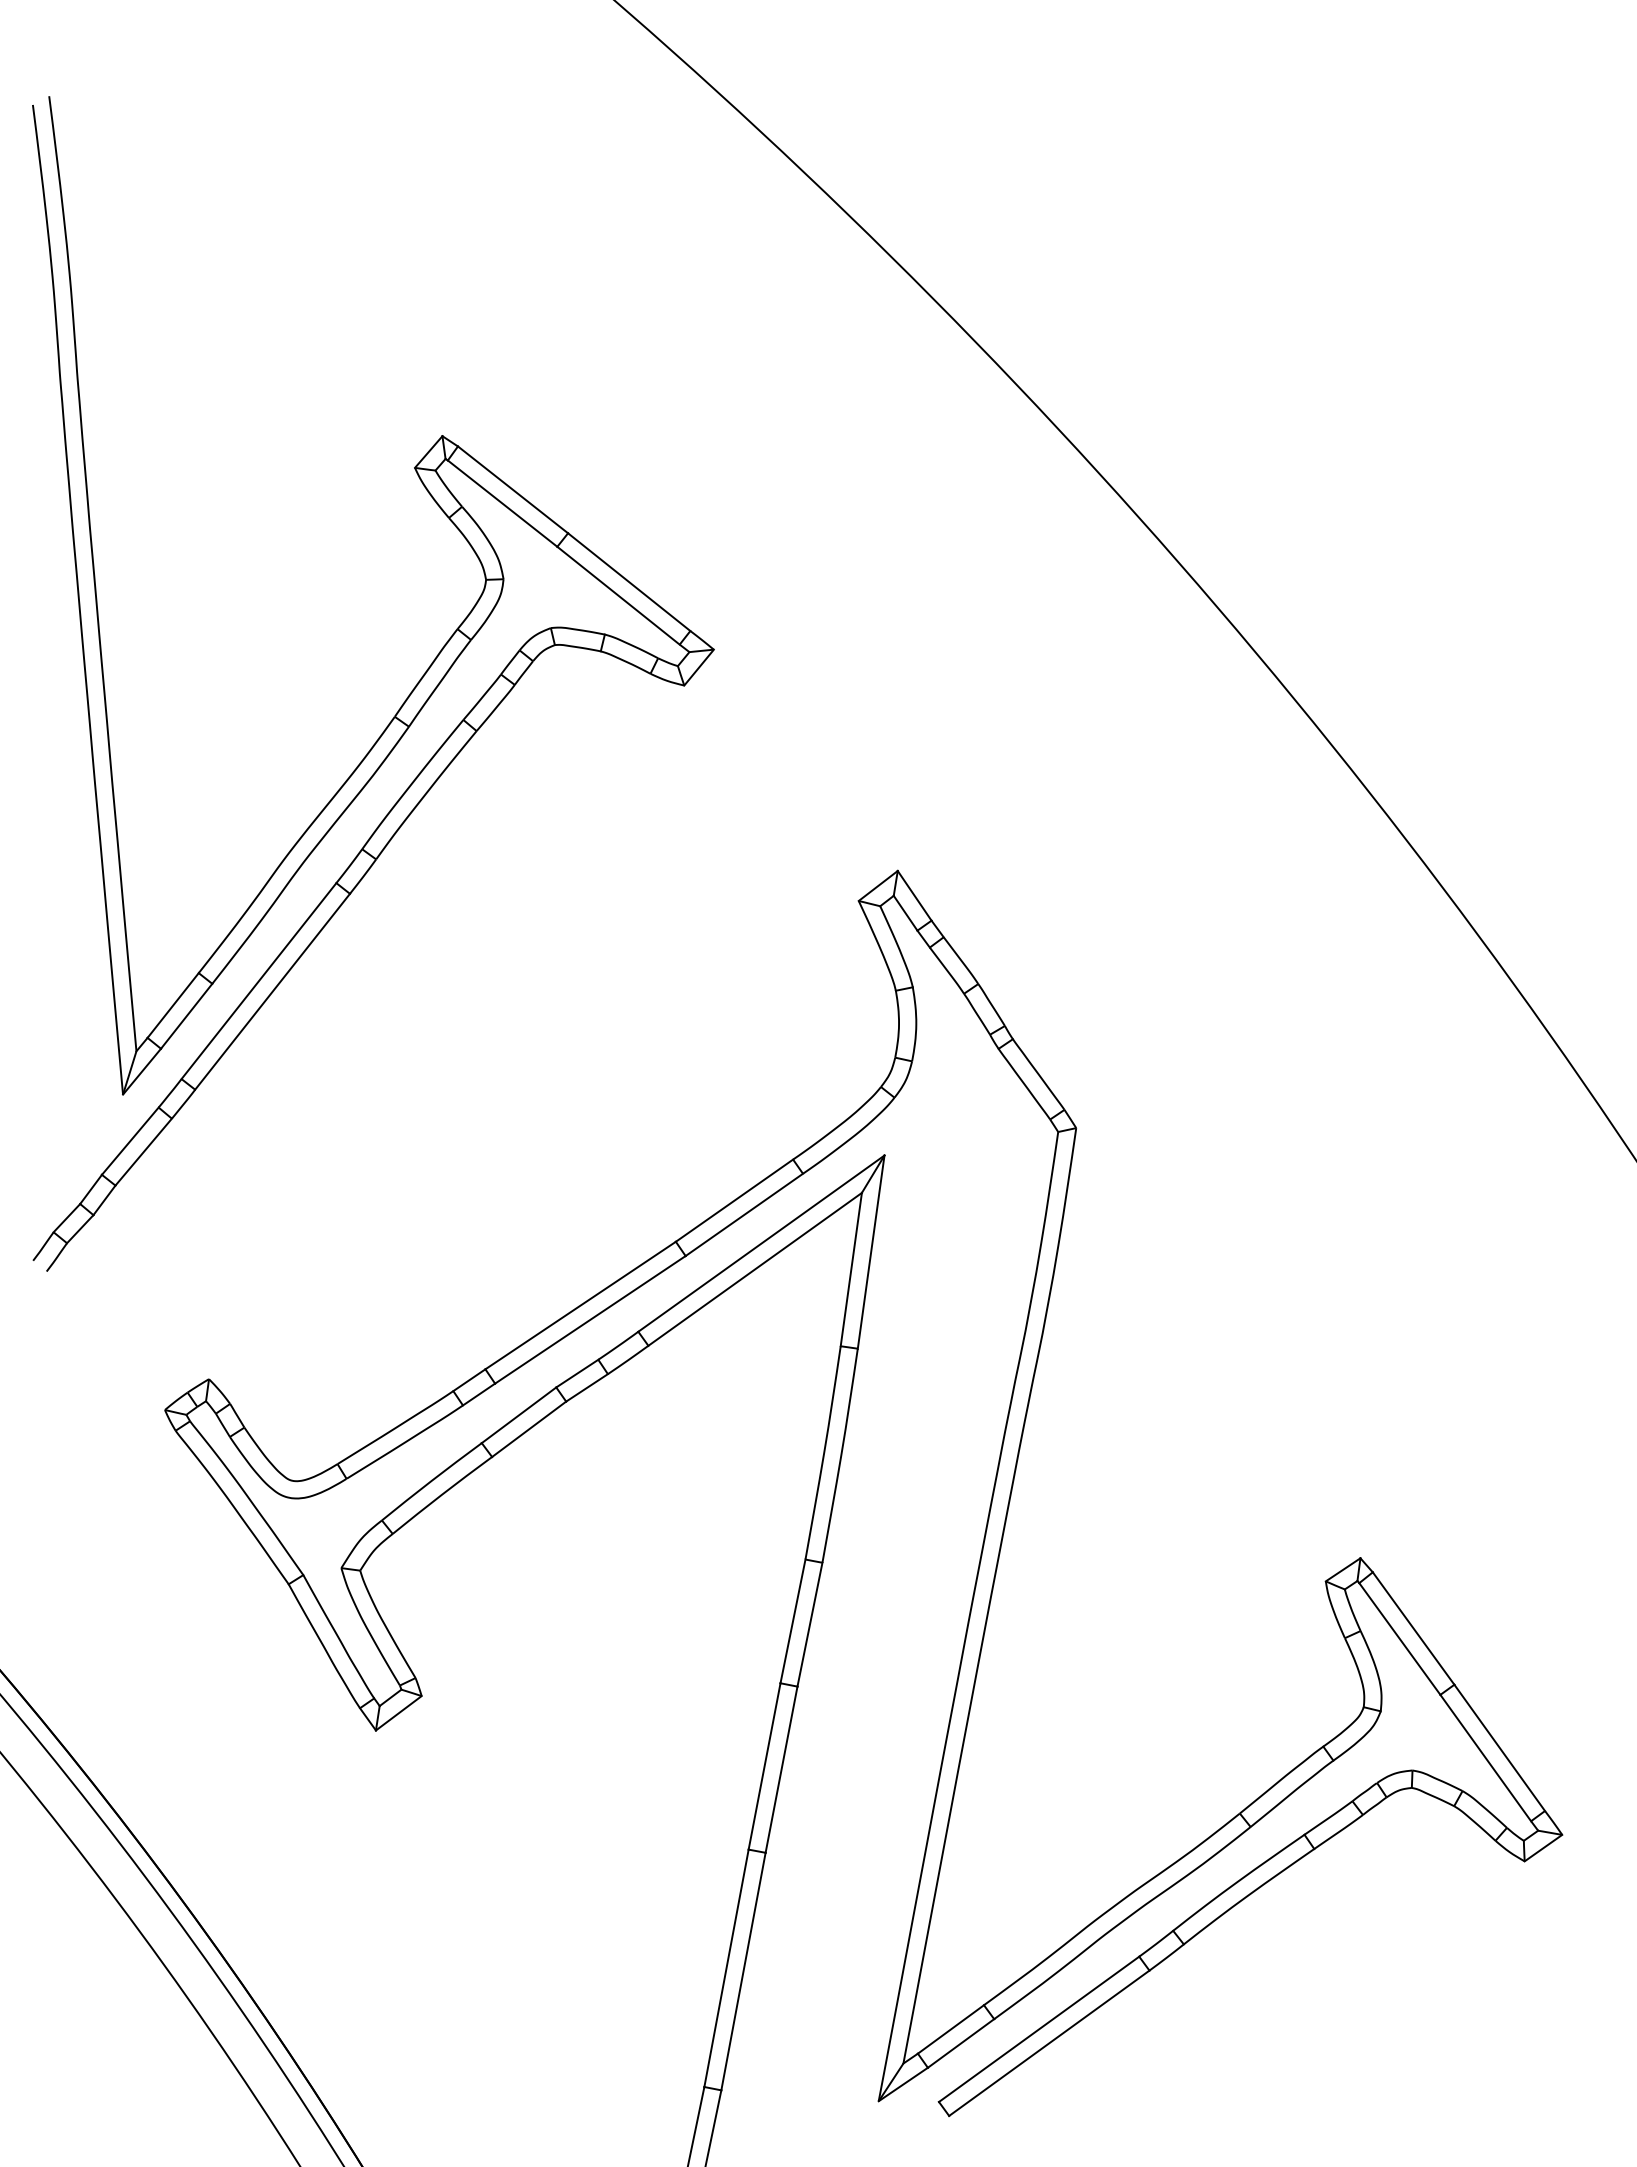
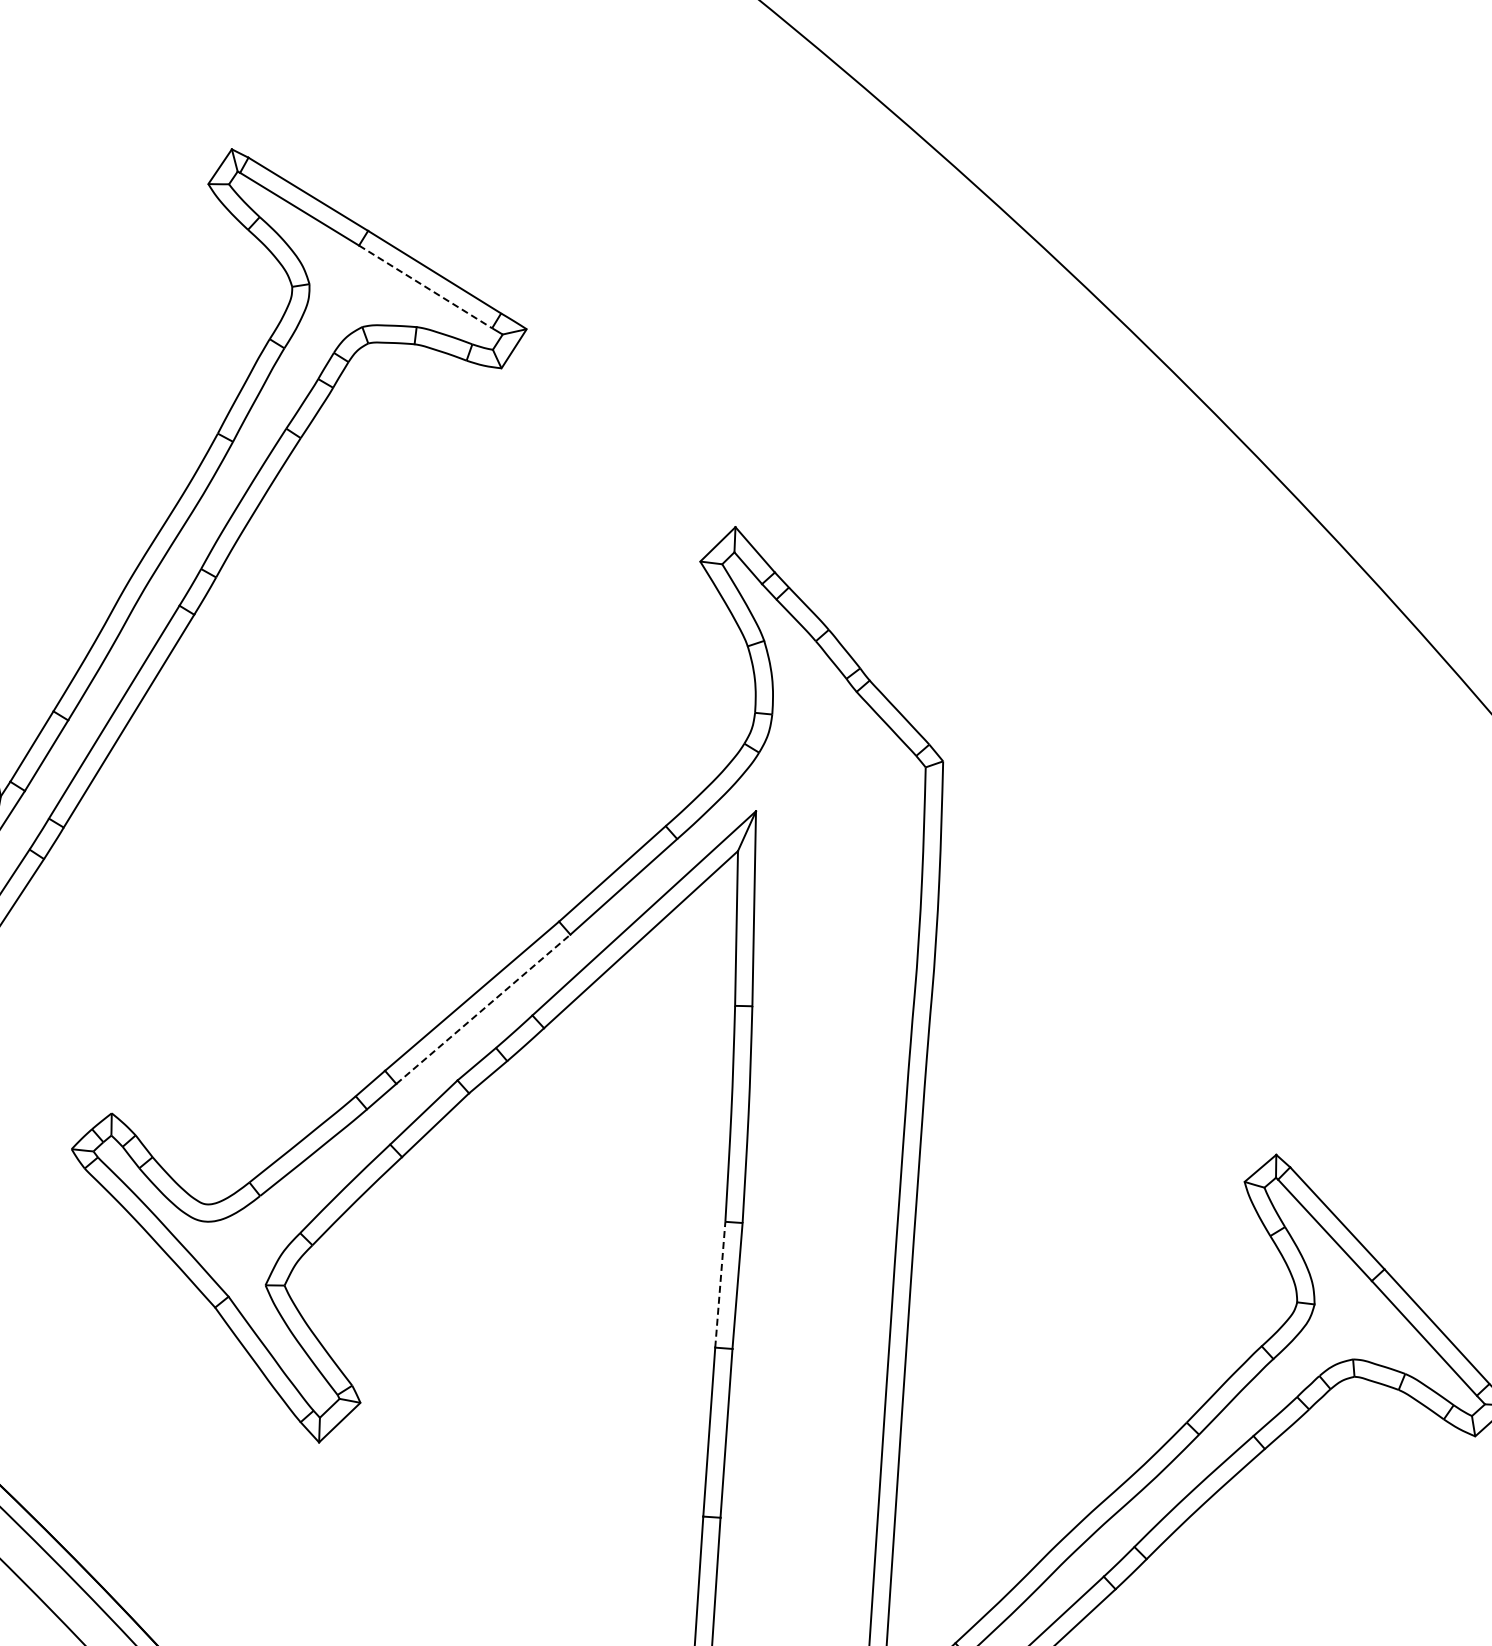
line: (618, 596) -> (425, 287), solid -> dashed
line: (590, 1319) -> (483, 1008), solid -> dashed
line: (793, 1620) -> (720, 1283), solid -> dashed

